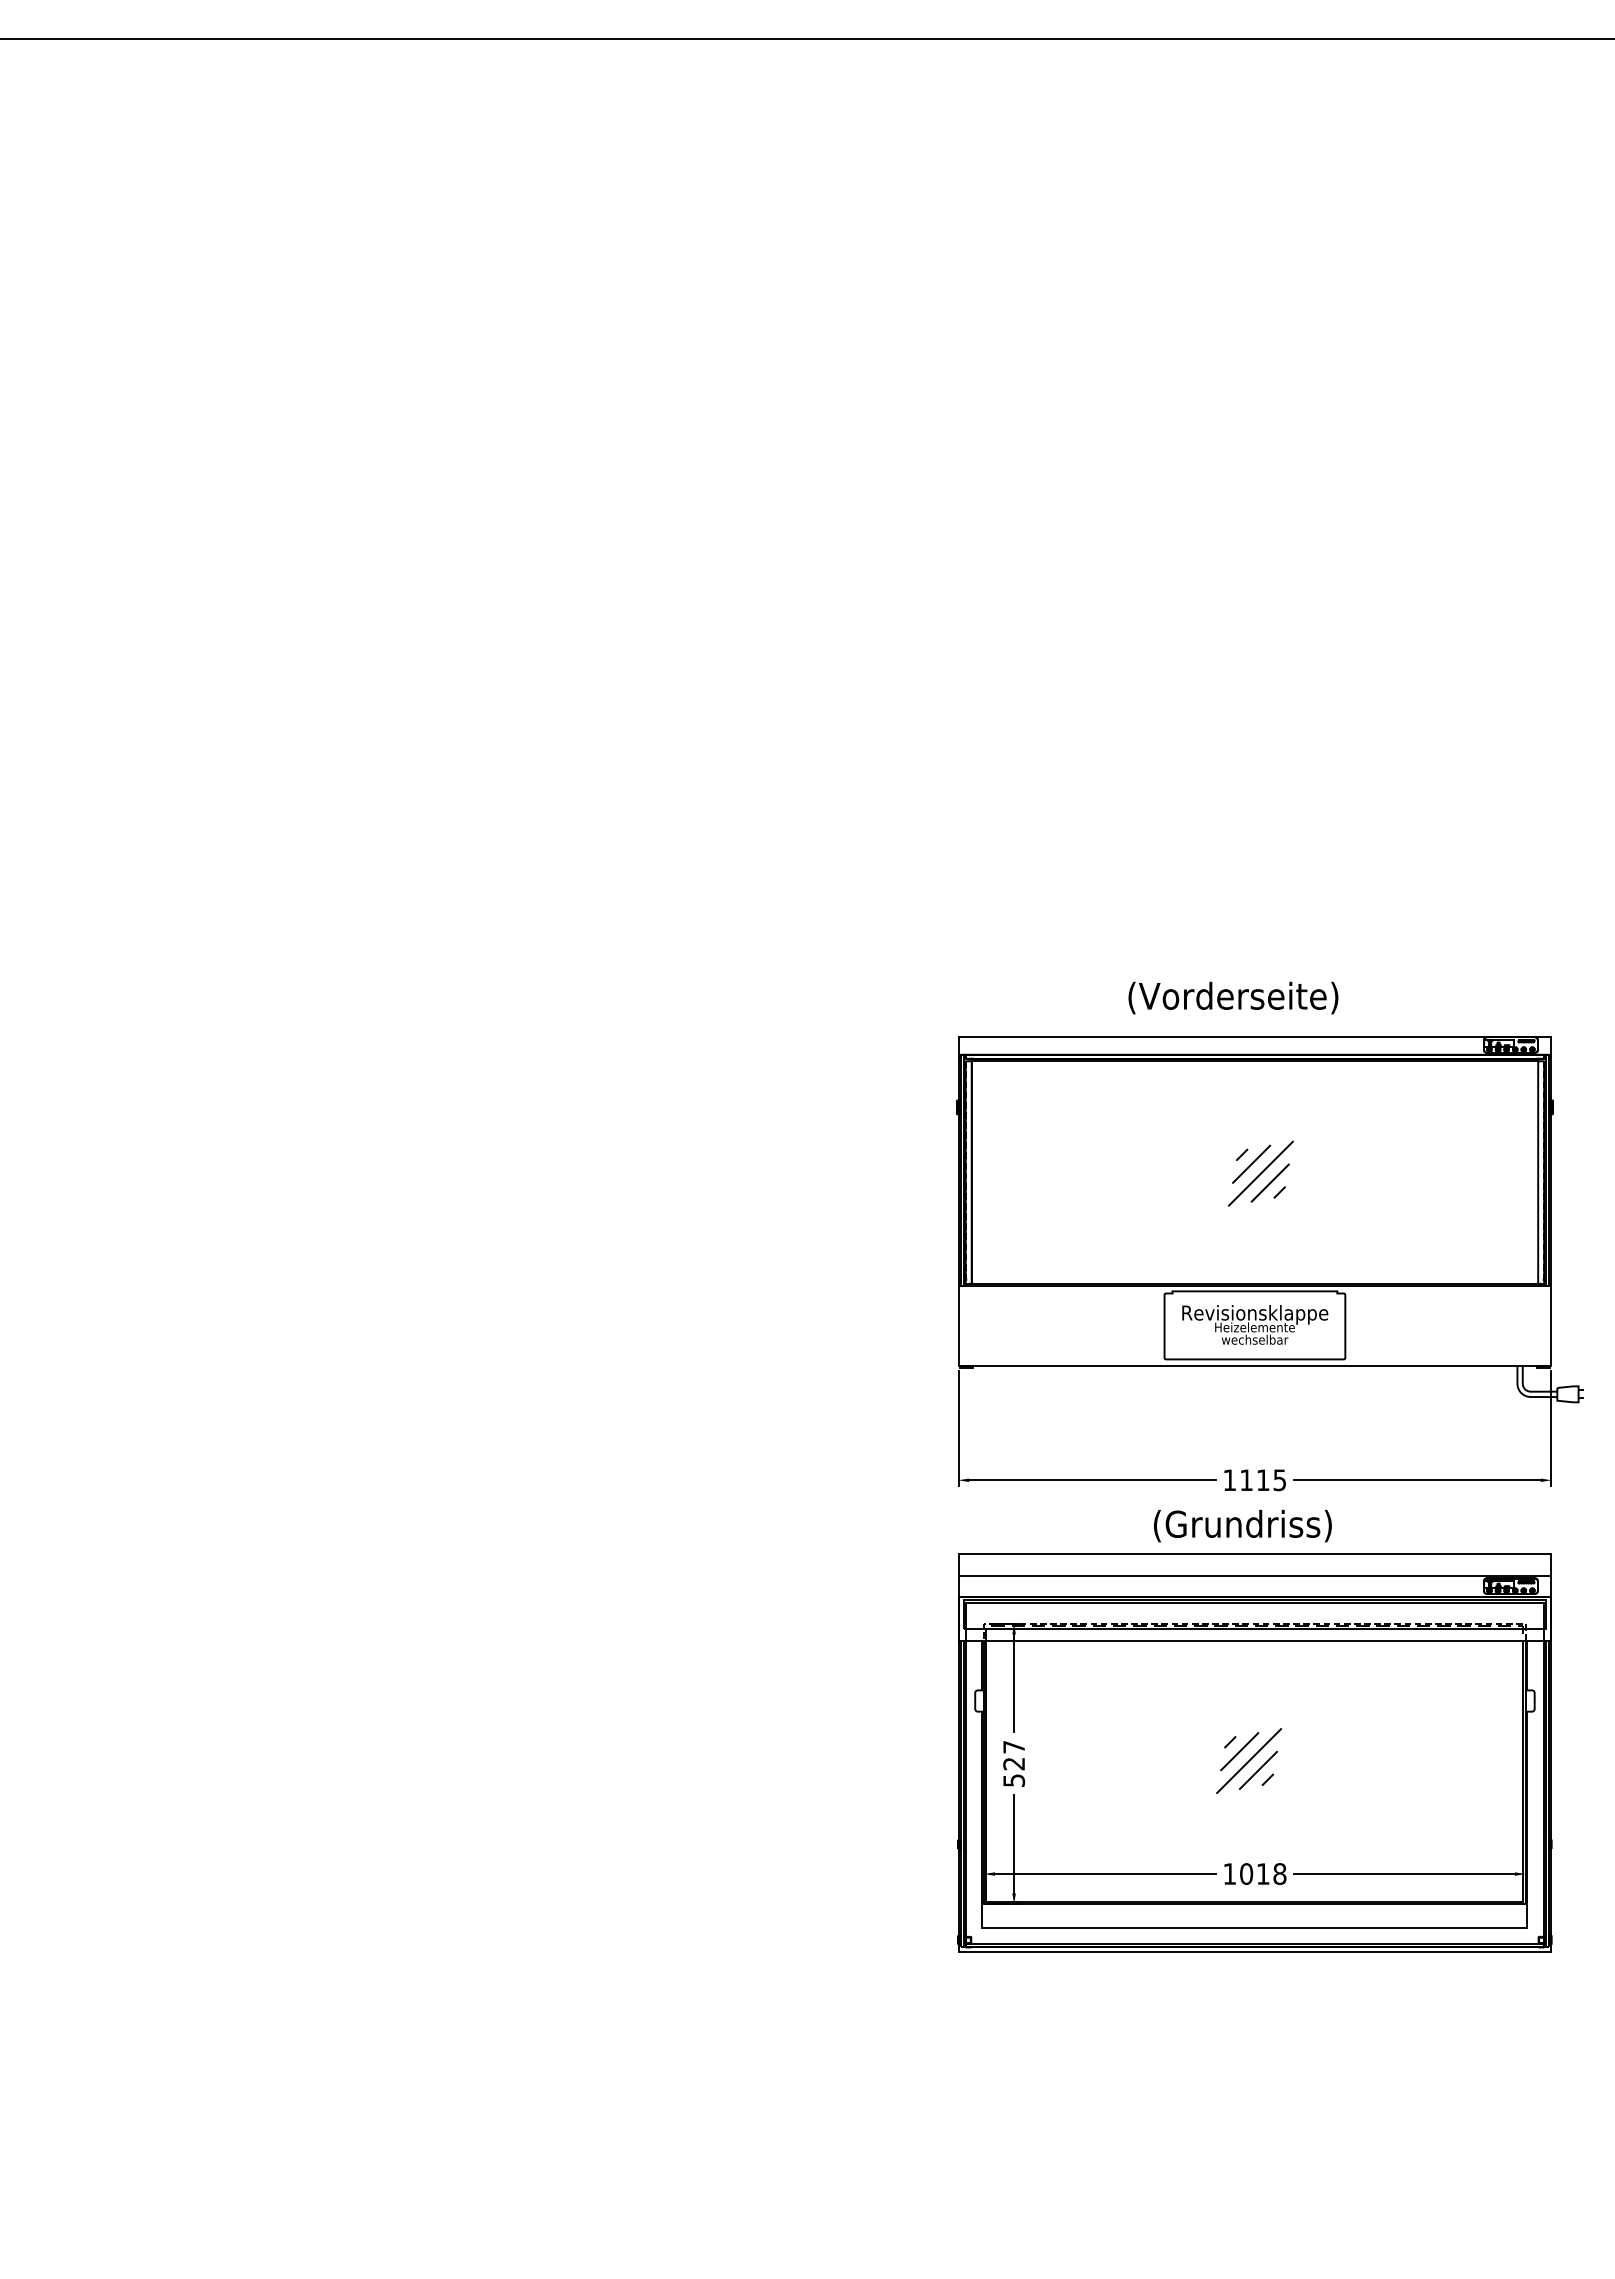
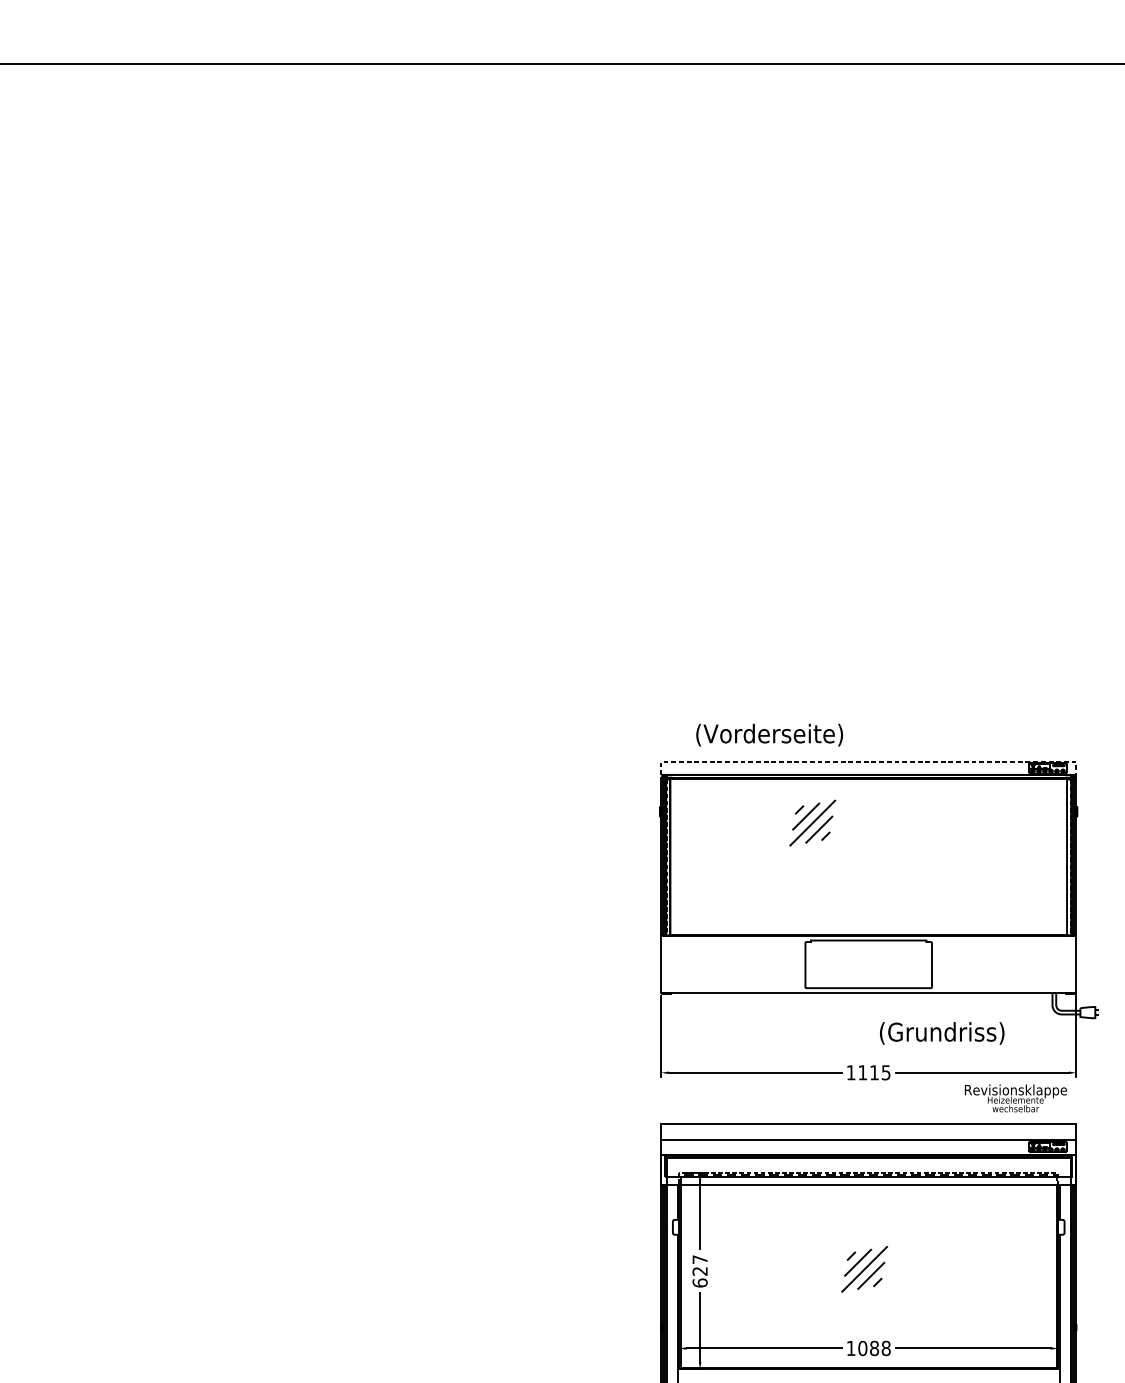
text: (1233, 997) -> (769, 734), moved
line: (1254, 1036) -> (868, 762), solid -> dashed
part: (1260, 1173) -> (812, 823), moved
text: (1255, 1324) -> (1016, 1098), moved
text: (1242, 1525) -> (941, 1033), moved
text: (1014, 1780) -> (700, 1282), 527 -> 627
text: (1262, 1873) -> (874, 1348), 1018 -> 1088

